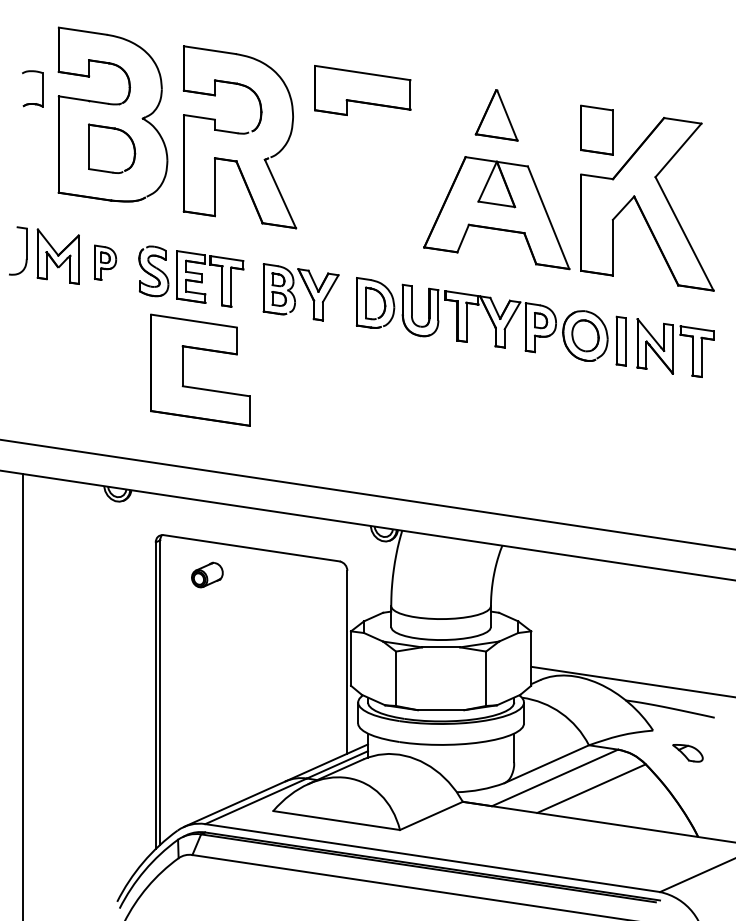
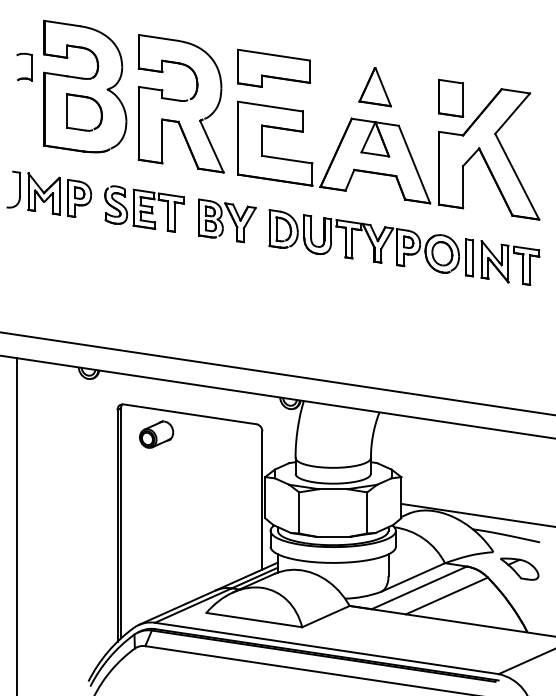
part: (105, 262) -> (79, 198), size x1.43
part: (183, 369) -> (262, 143), moved
part: (207, 574) -> (156, 434), size x1.43
part: (687, 753) -> (519, 569), size x1.67

